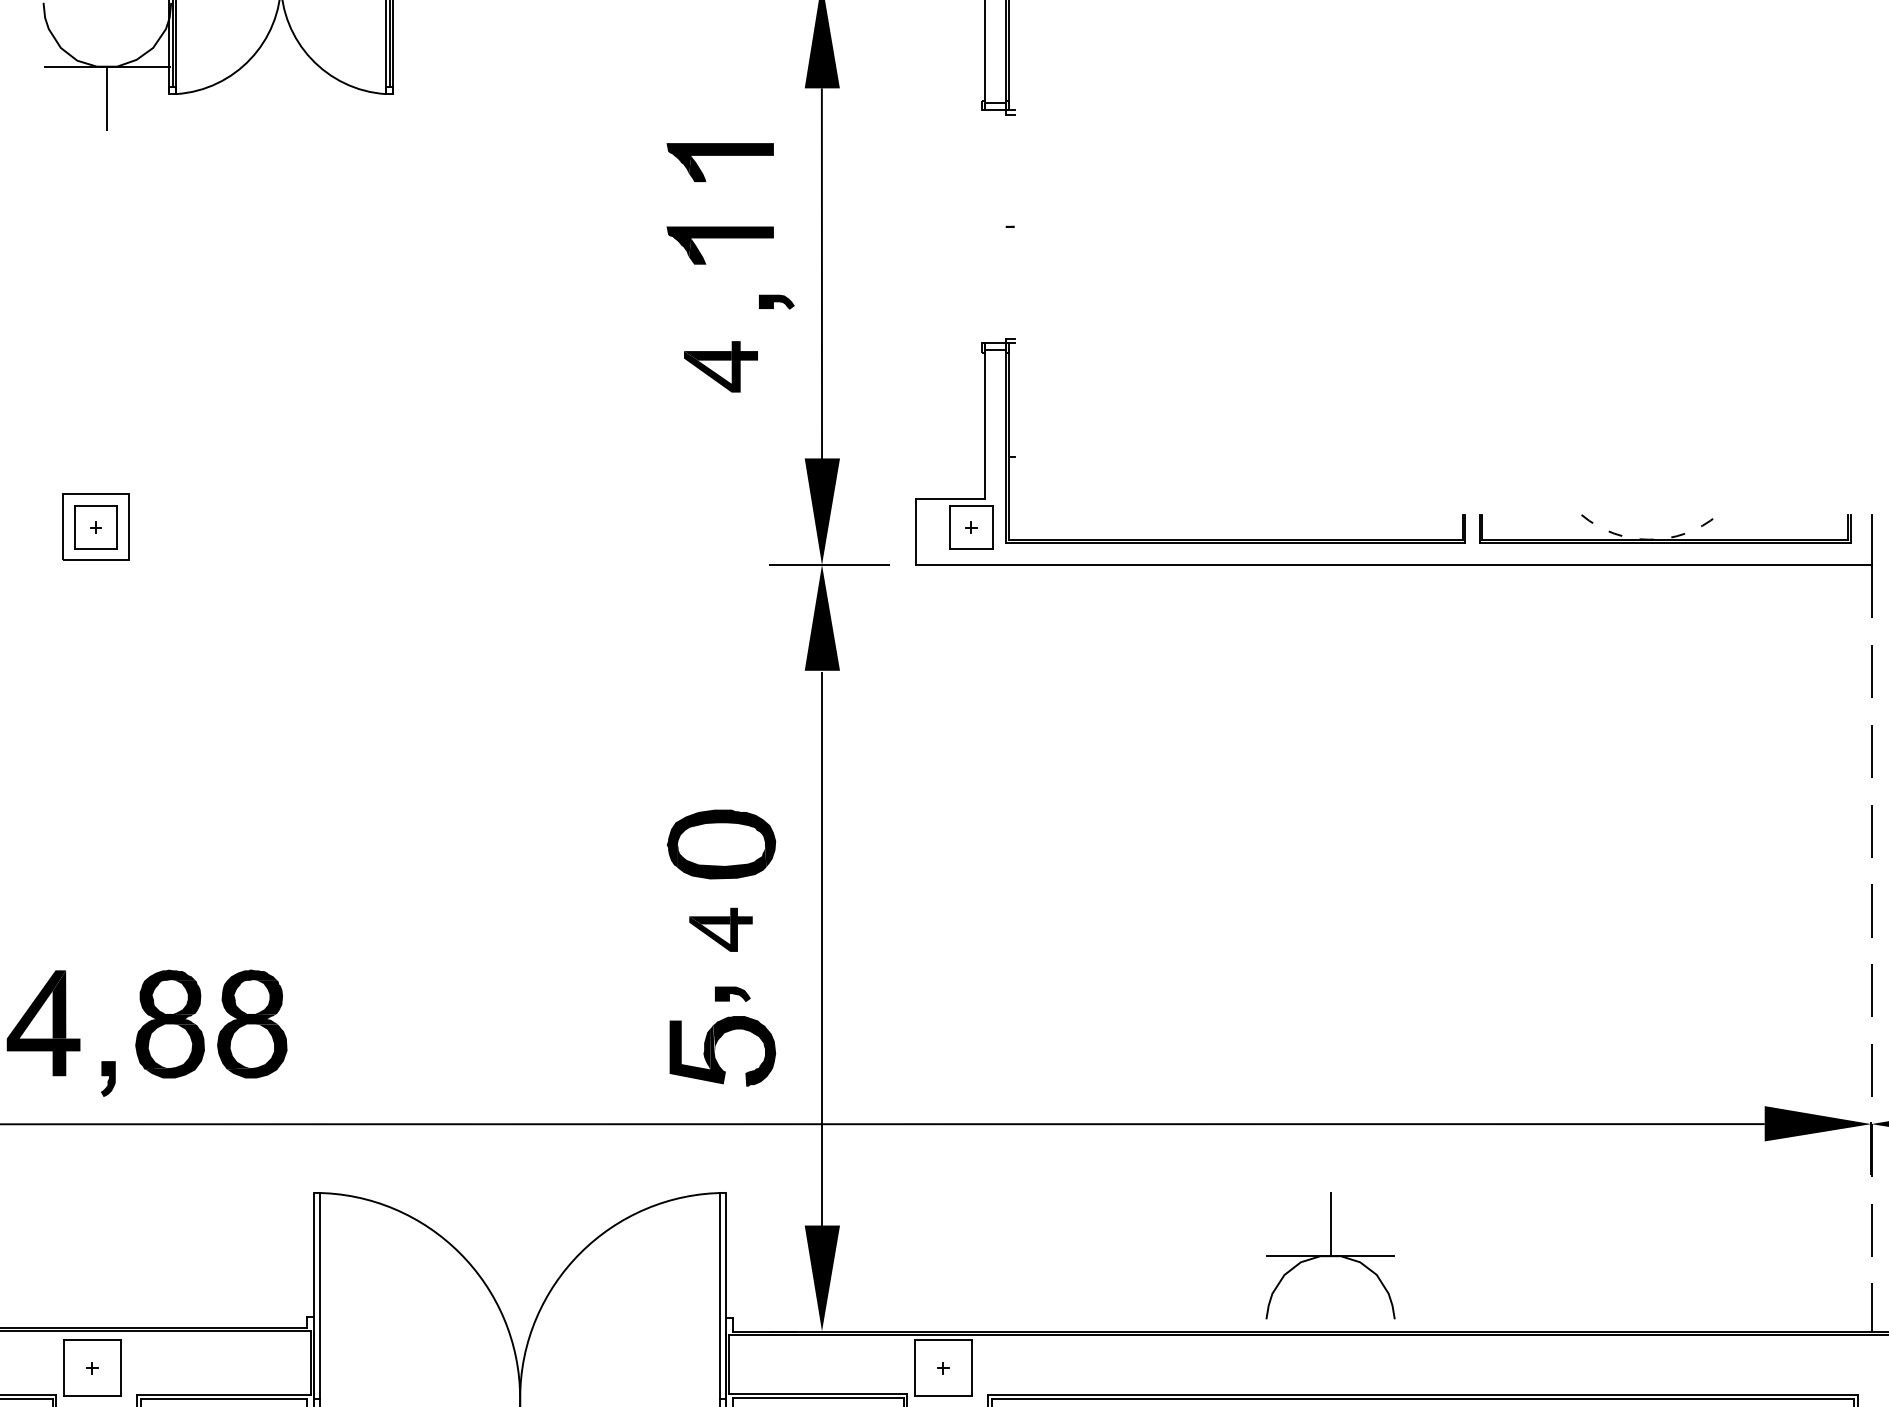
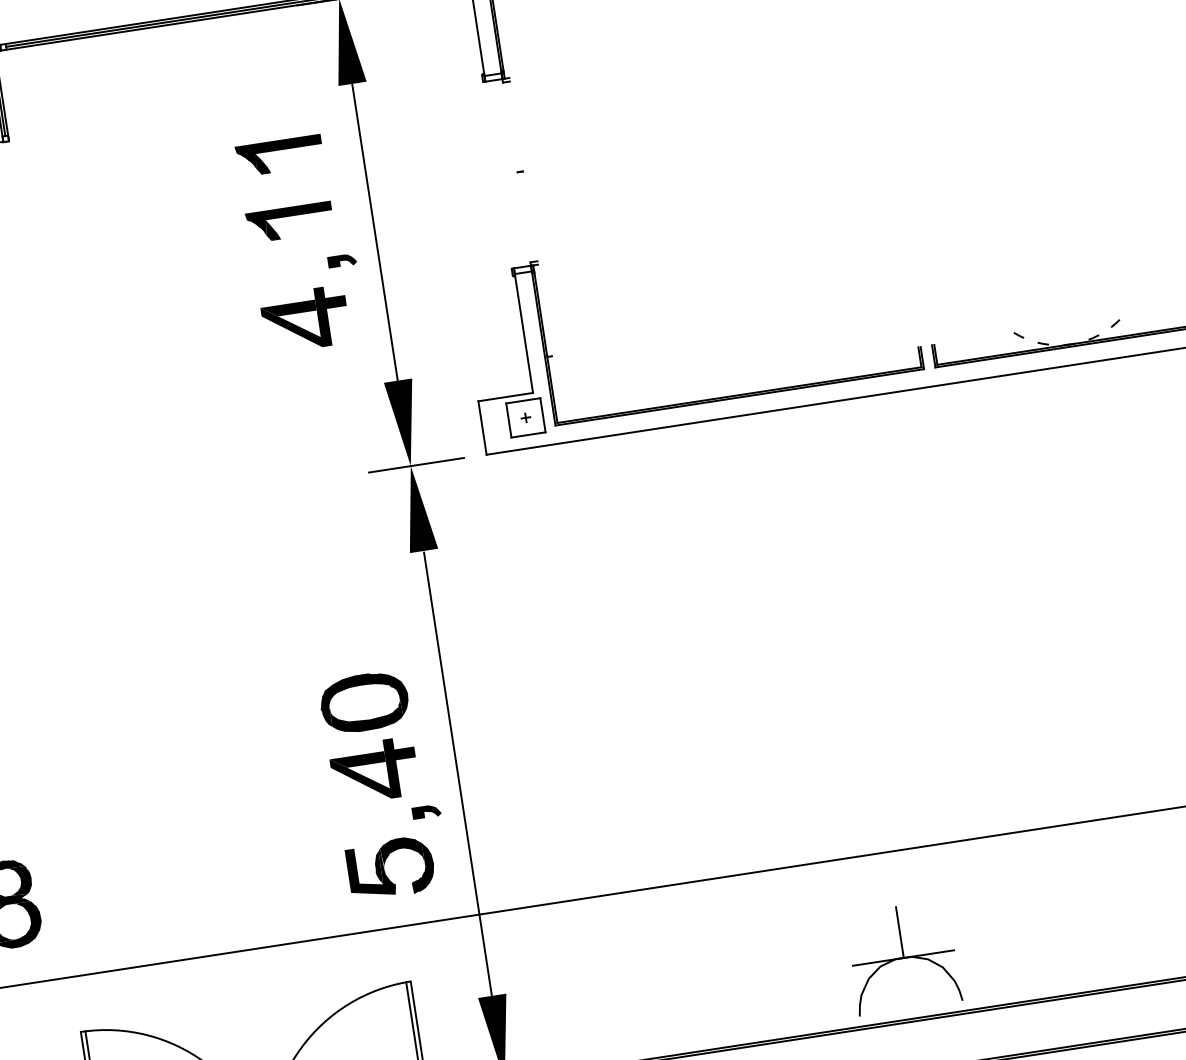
part: (720, 366) -> (305, 319), size x1.43
part: (720, 929) -> (374, 770), size x1.67
part: (732, 993) -> (426, 811), moved

